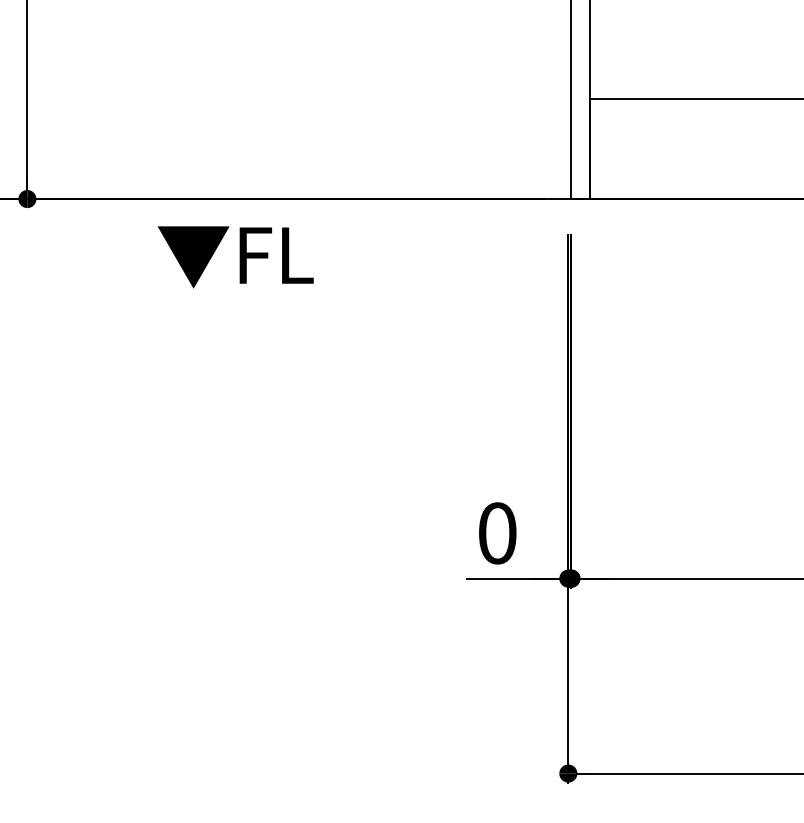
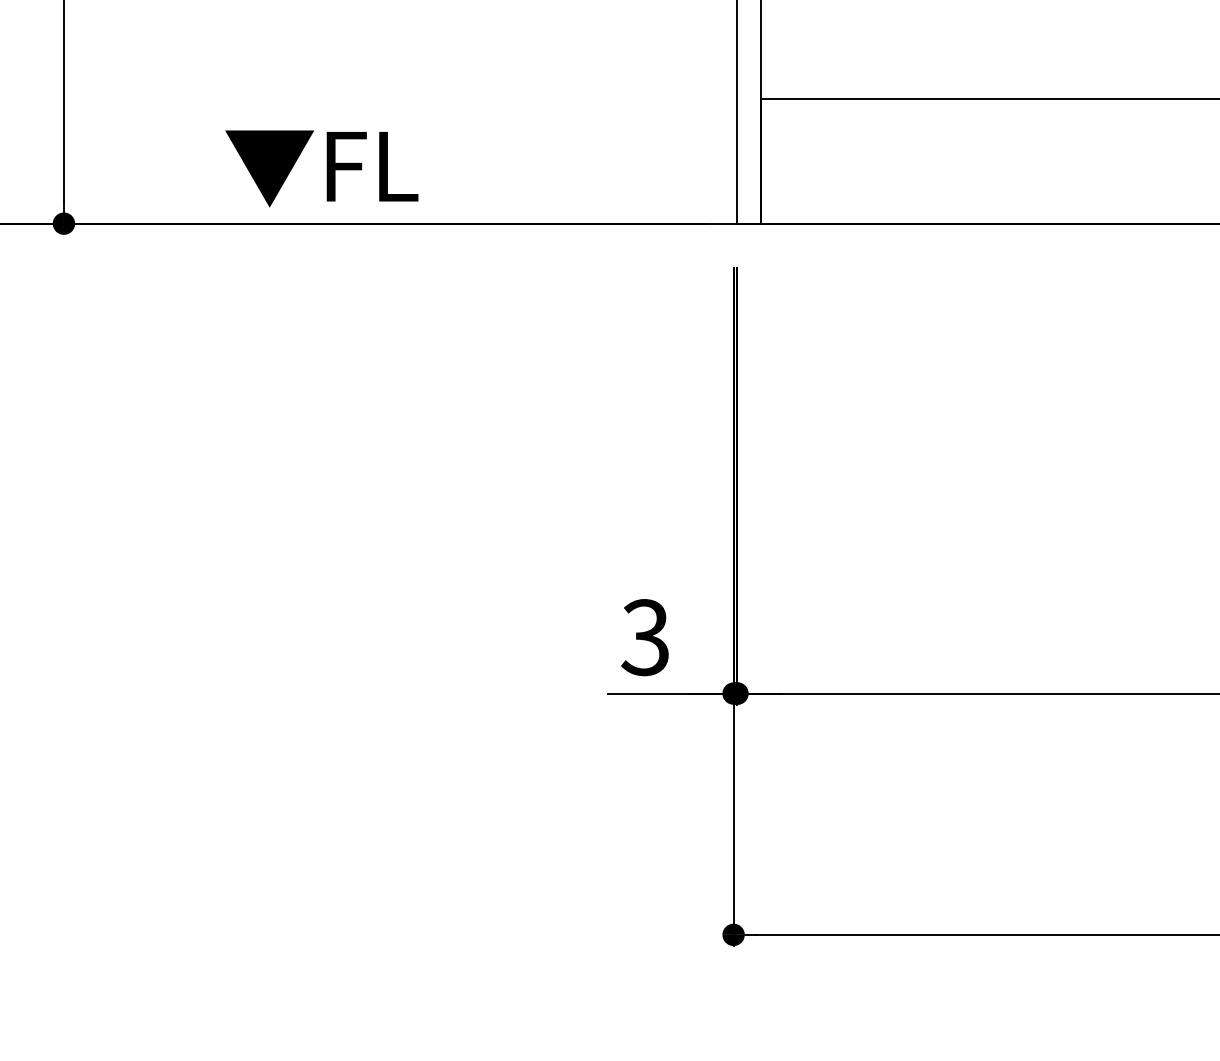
text: (235, 257) -> (321, 168), moved
text: (497, 533) -> (645, 637), 0 -> 3

